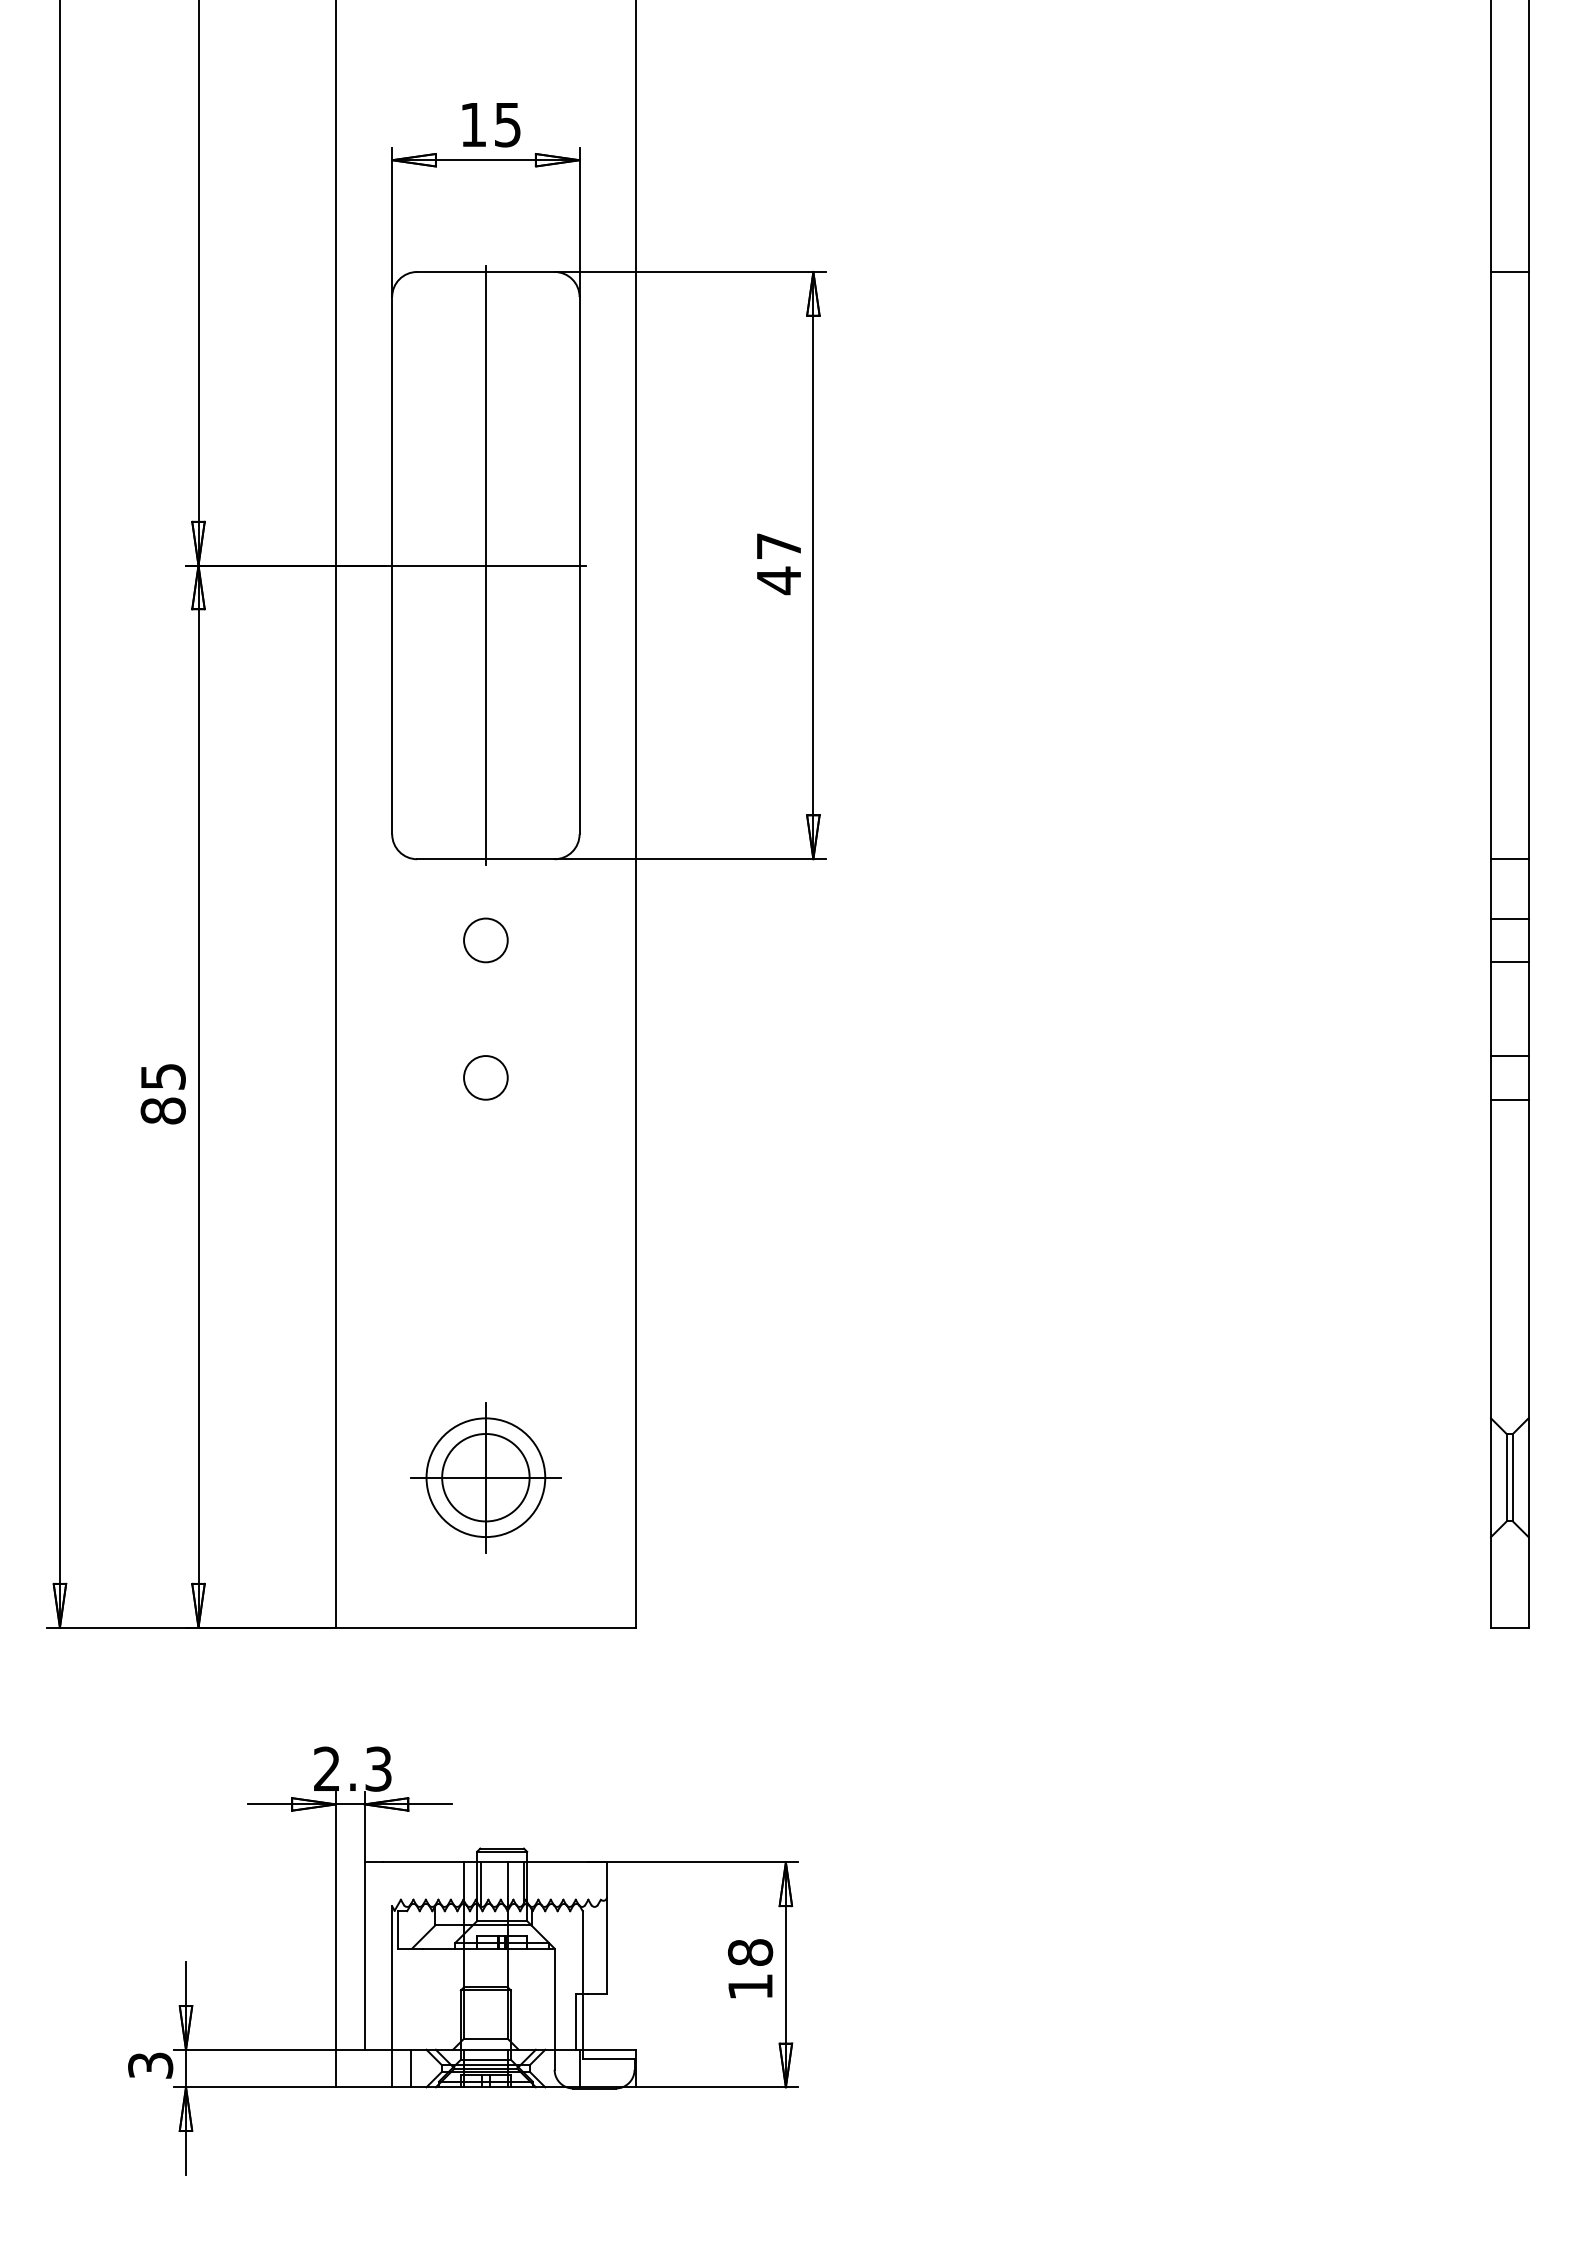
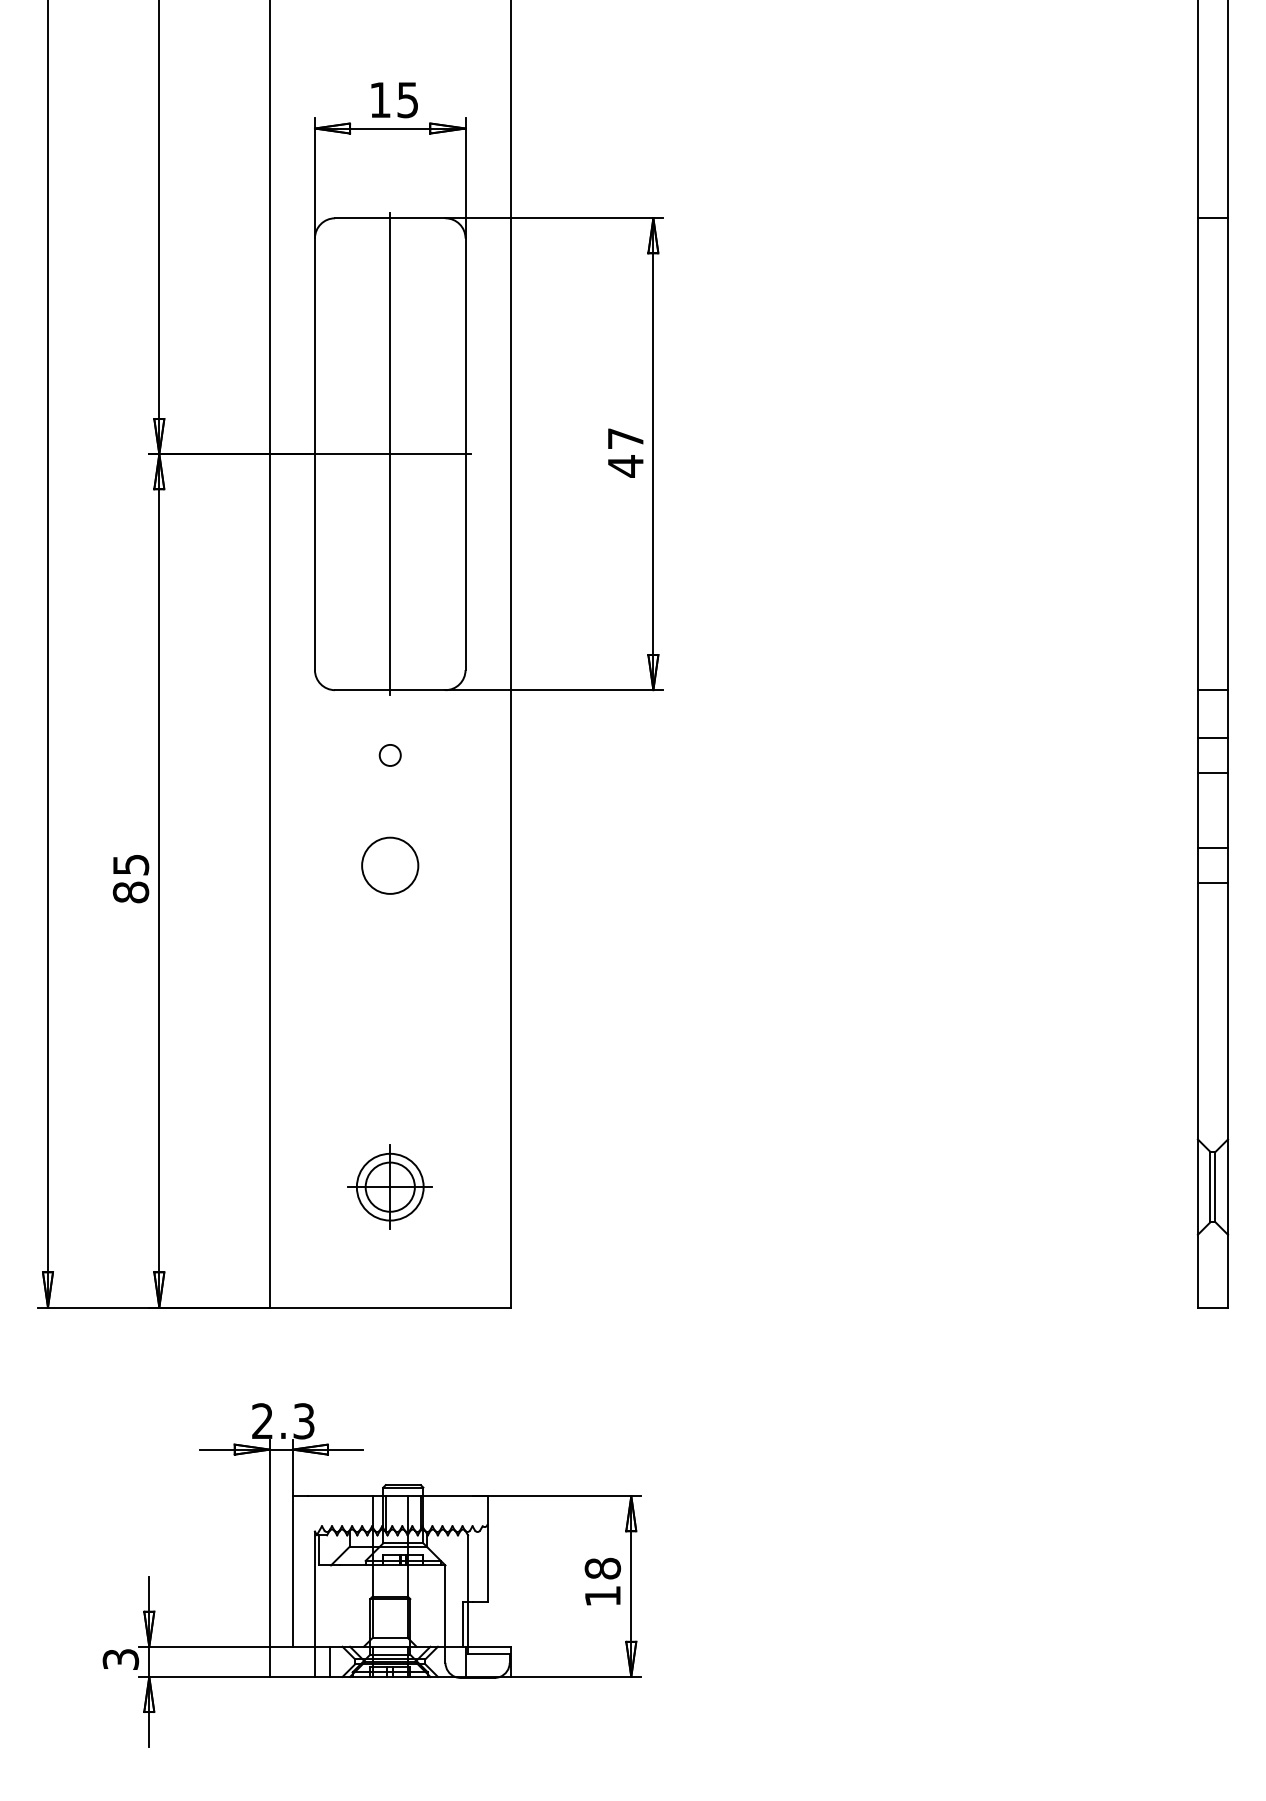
circle: (485, 940) -> (389, 755), size x0.6
circle: (485, 1077) -> (389, 865), size x1.6
part: (485, 1477) -> (389, 1186), size x0.7

